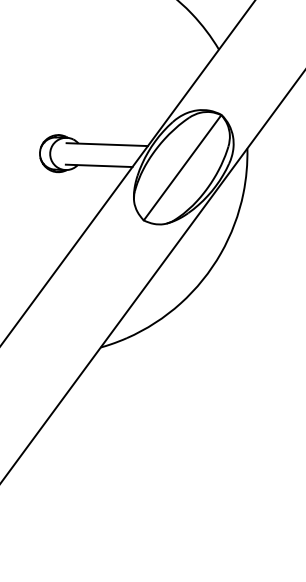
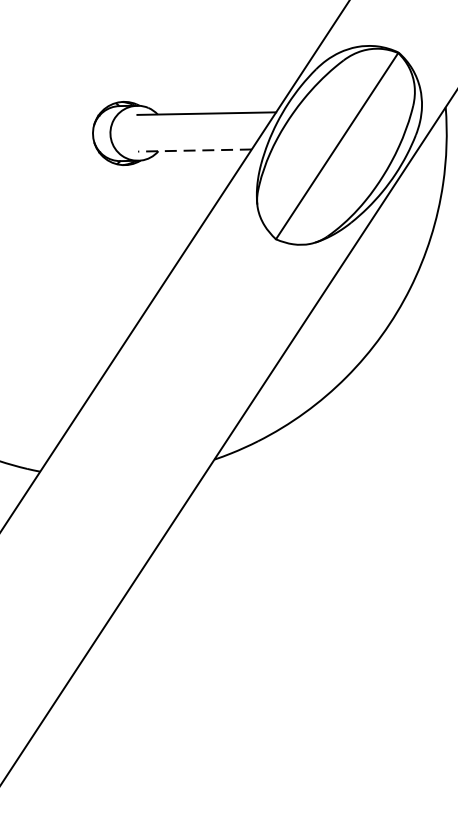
line: (98, 165) -> (193, 149), solid -> dashed

